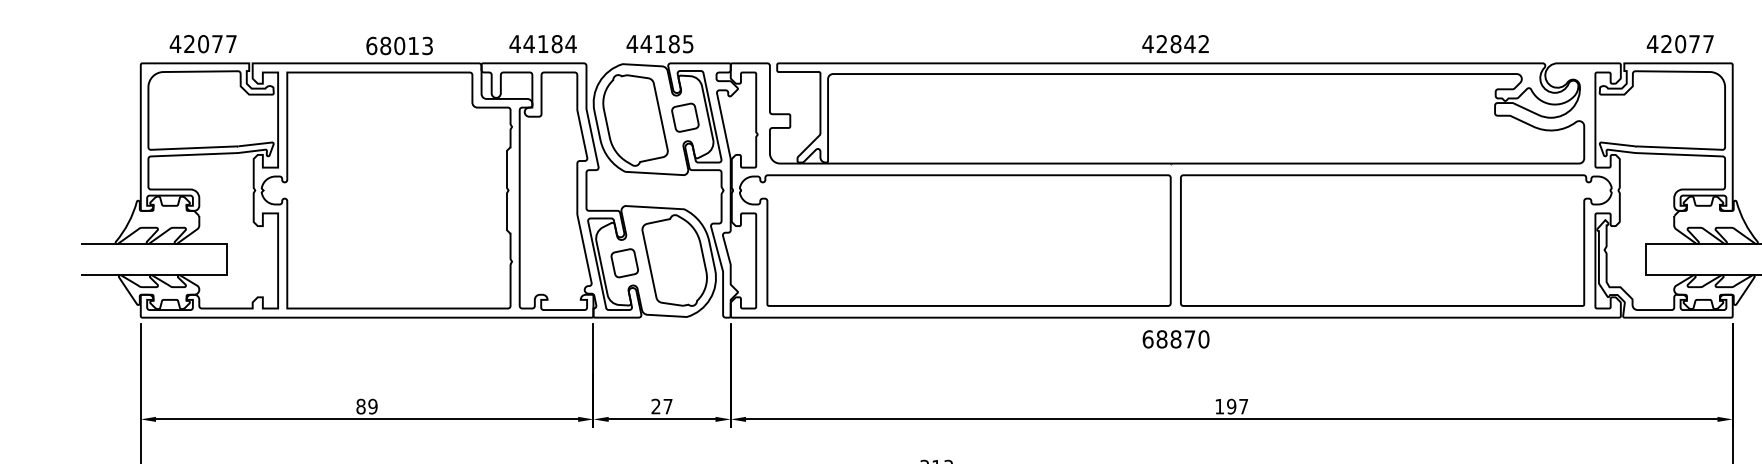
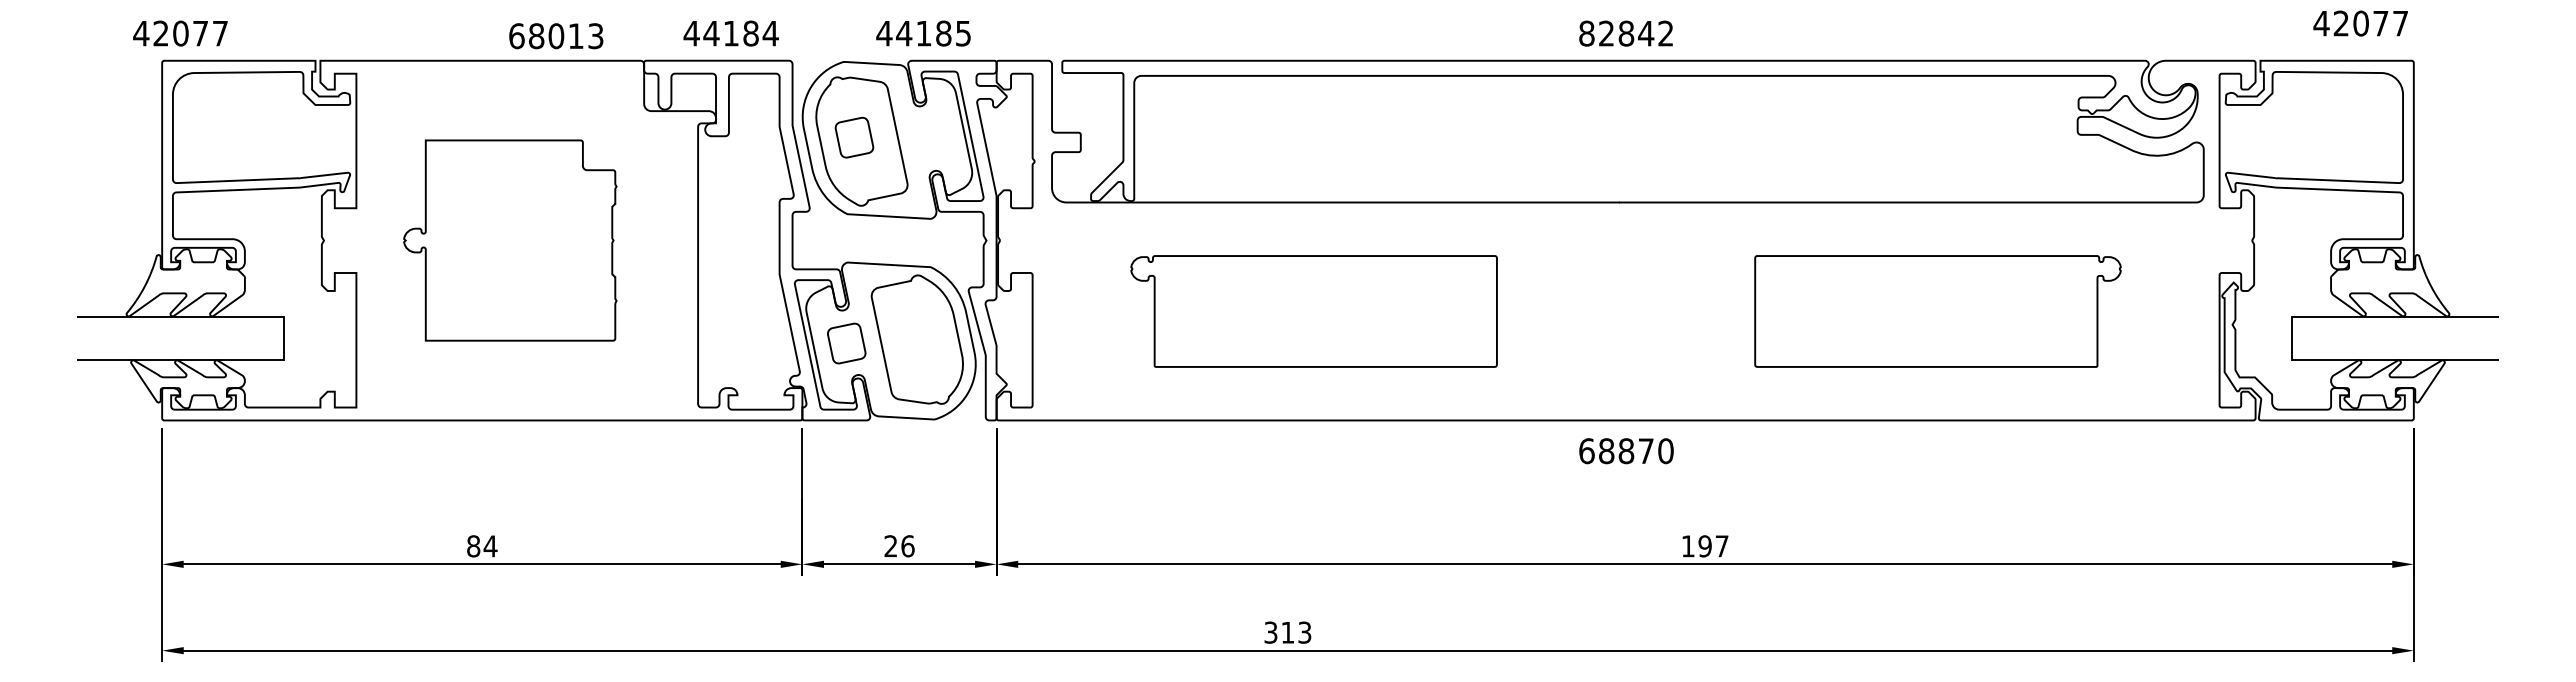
text: (203, 44) -> (180, 33), moved
text: (659, 44) -> (923, 33), moved
text: (1147, 44) -> (1586, 33), 42842 -> 82842
text: (1680, 44) -> (2360, 23), moved
text: (399, 46) -> (556, 36), moved
part: (685, 117) -> (854, 137), moved
part: (387, 190) -> (510, 240), size x0.6
part: (954, 240) -> (1313, 311), size x0.6
part: (1395, 240) -> (1937, 311), size x0.6
text: (372, 406) -> (490, 546), 89 -> 84
text: (667, 406) -> (907, 546), 27 -> 26

